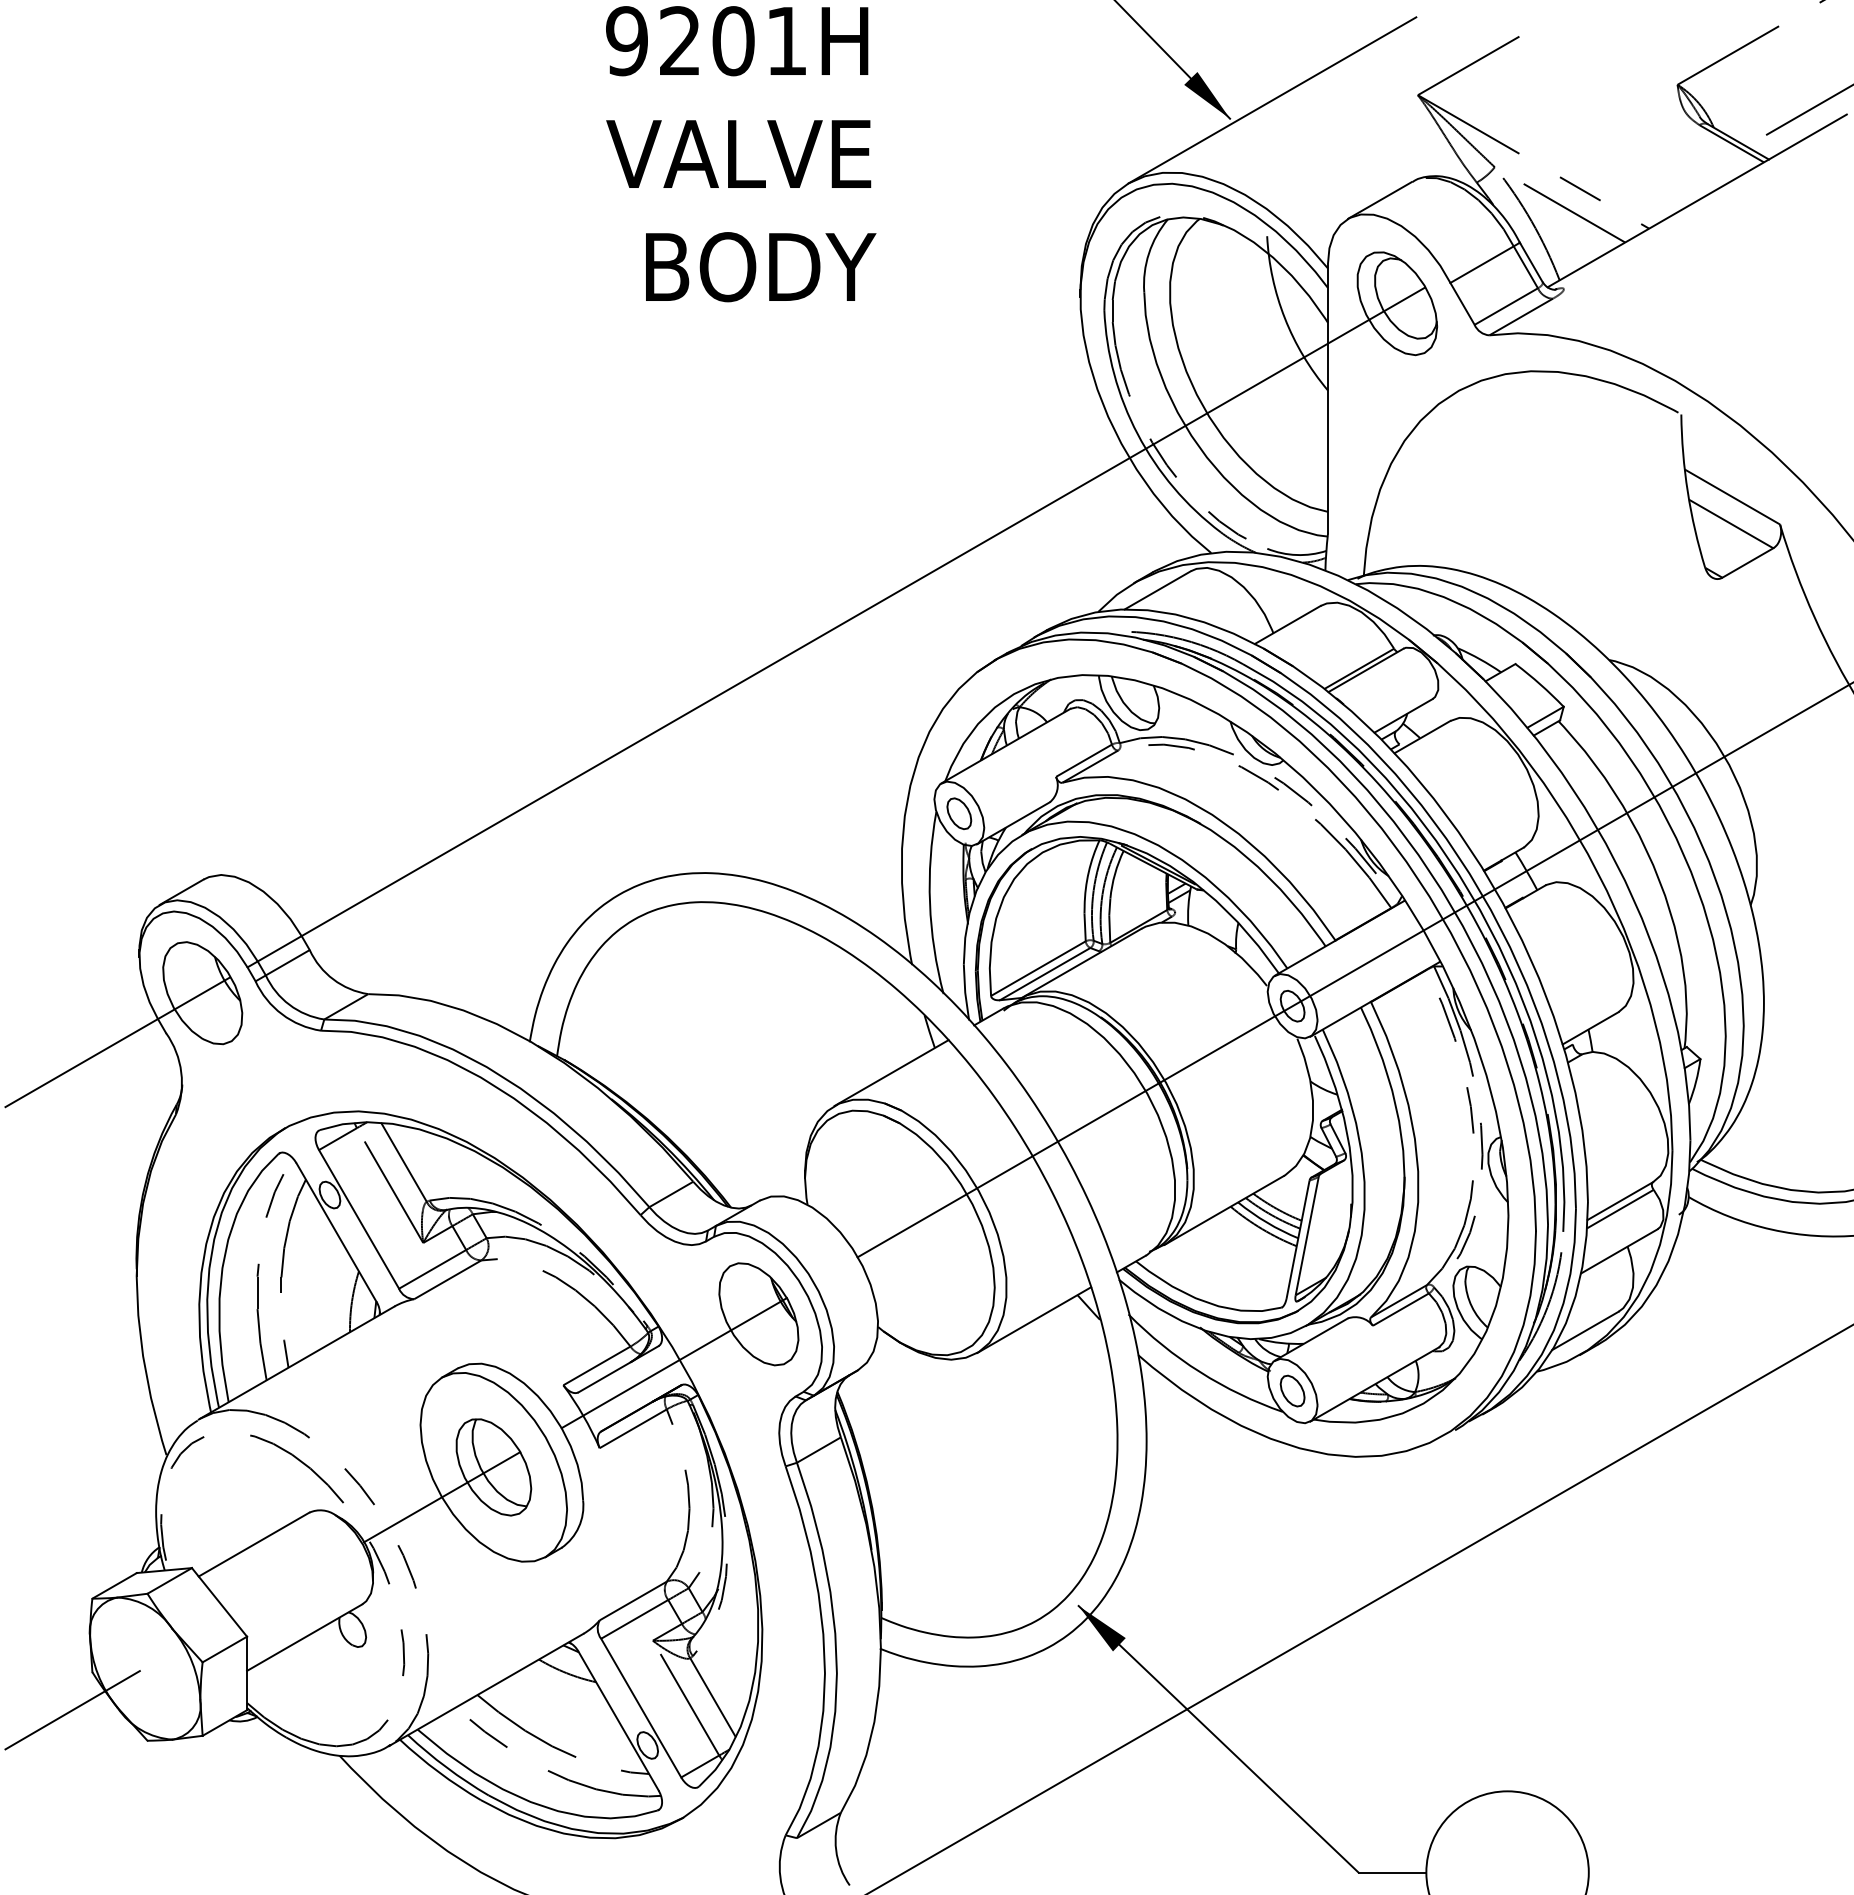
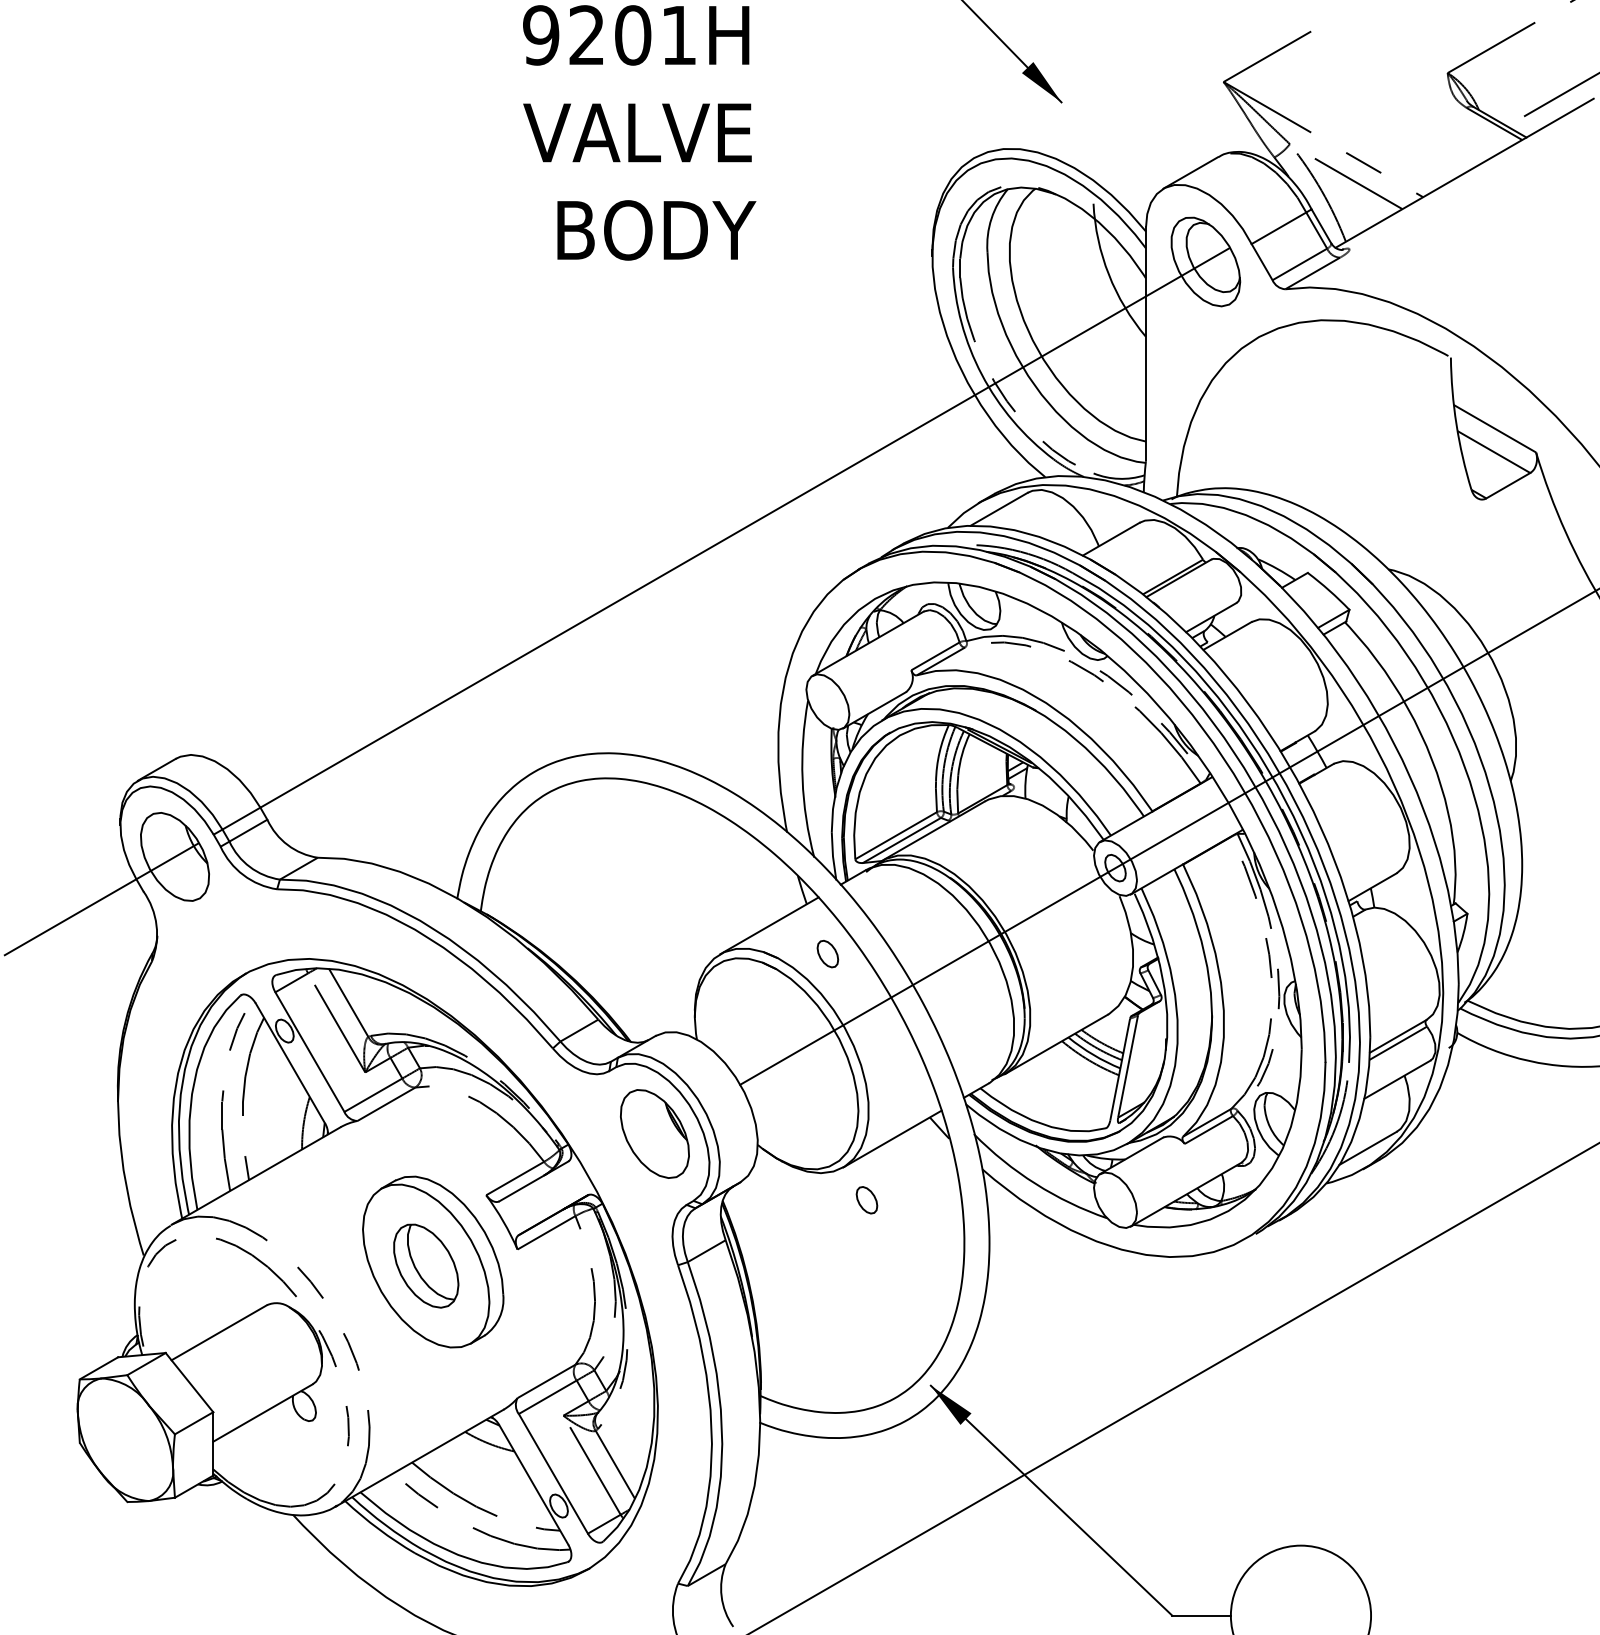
line: (1272, 100) -> (1098, 86), removed
part: (959, 813) -> (828, 953), moved
line: (673, 1363) -> (581, 1176), removed
part: (1292, 1390) -> (866, 1199), moved
line: (442, 1497) -> (381, 1292), removed
line: (72, 1710) -> (62, 1475), removed

